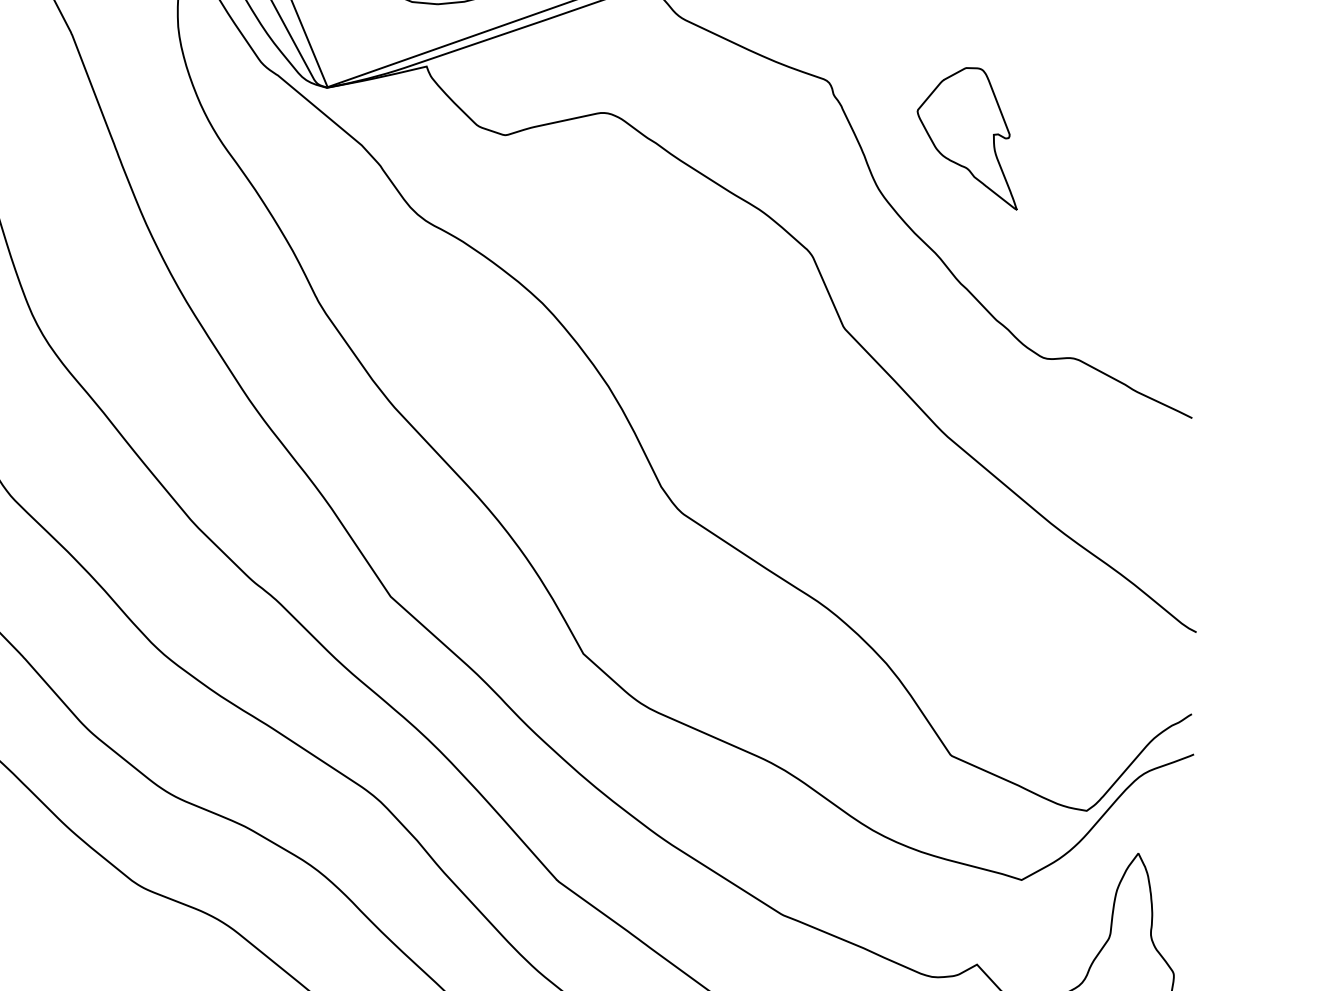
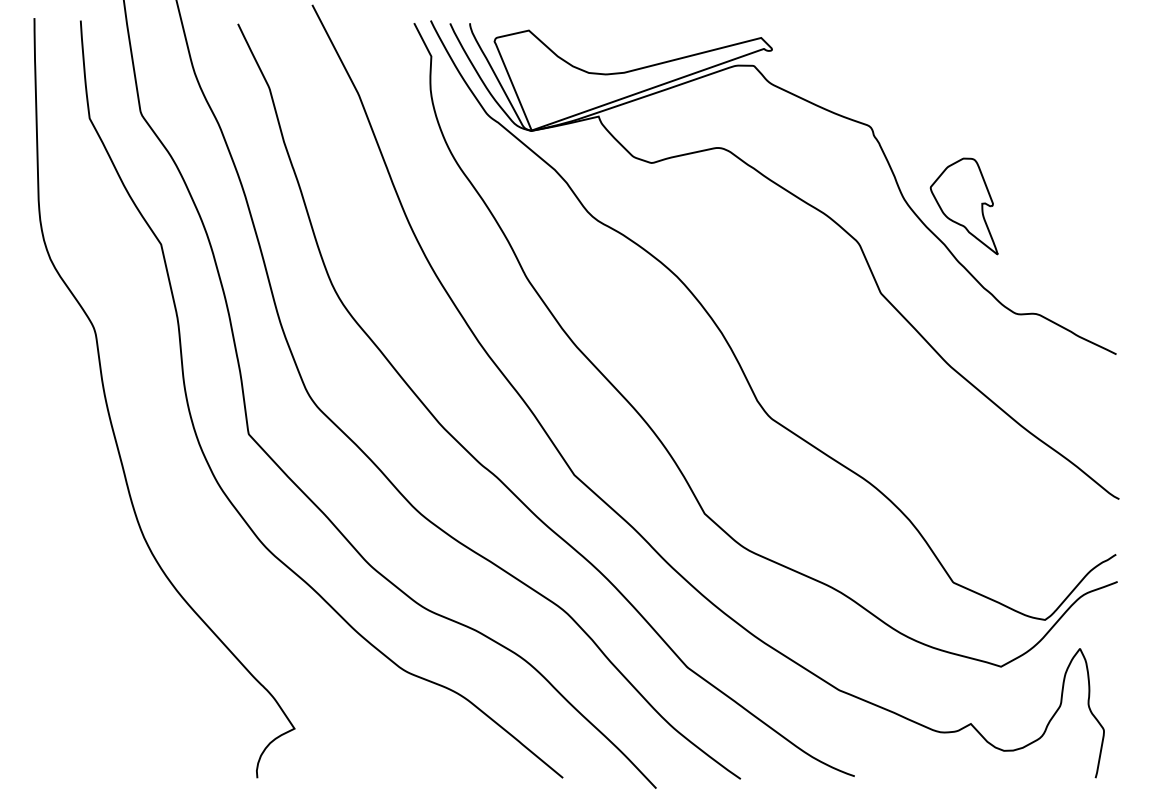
part: (966, 138) -> (963, 206), moved

